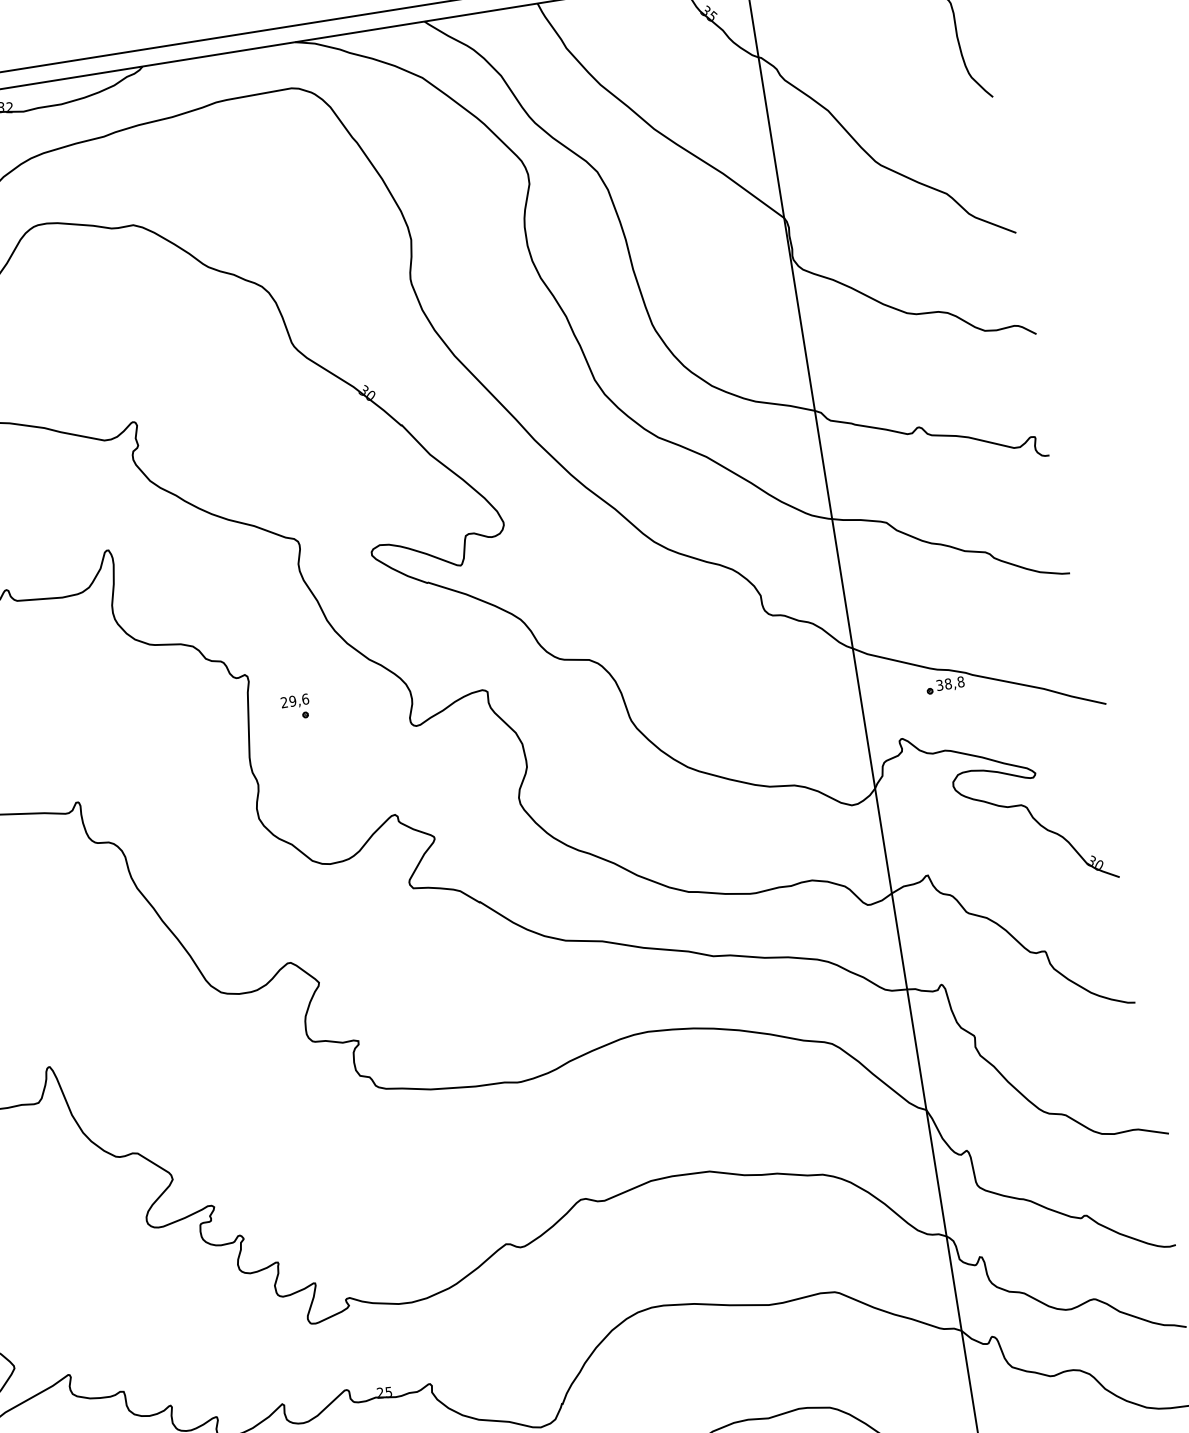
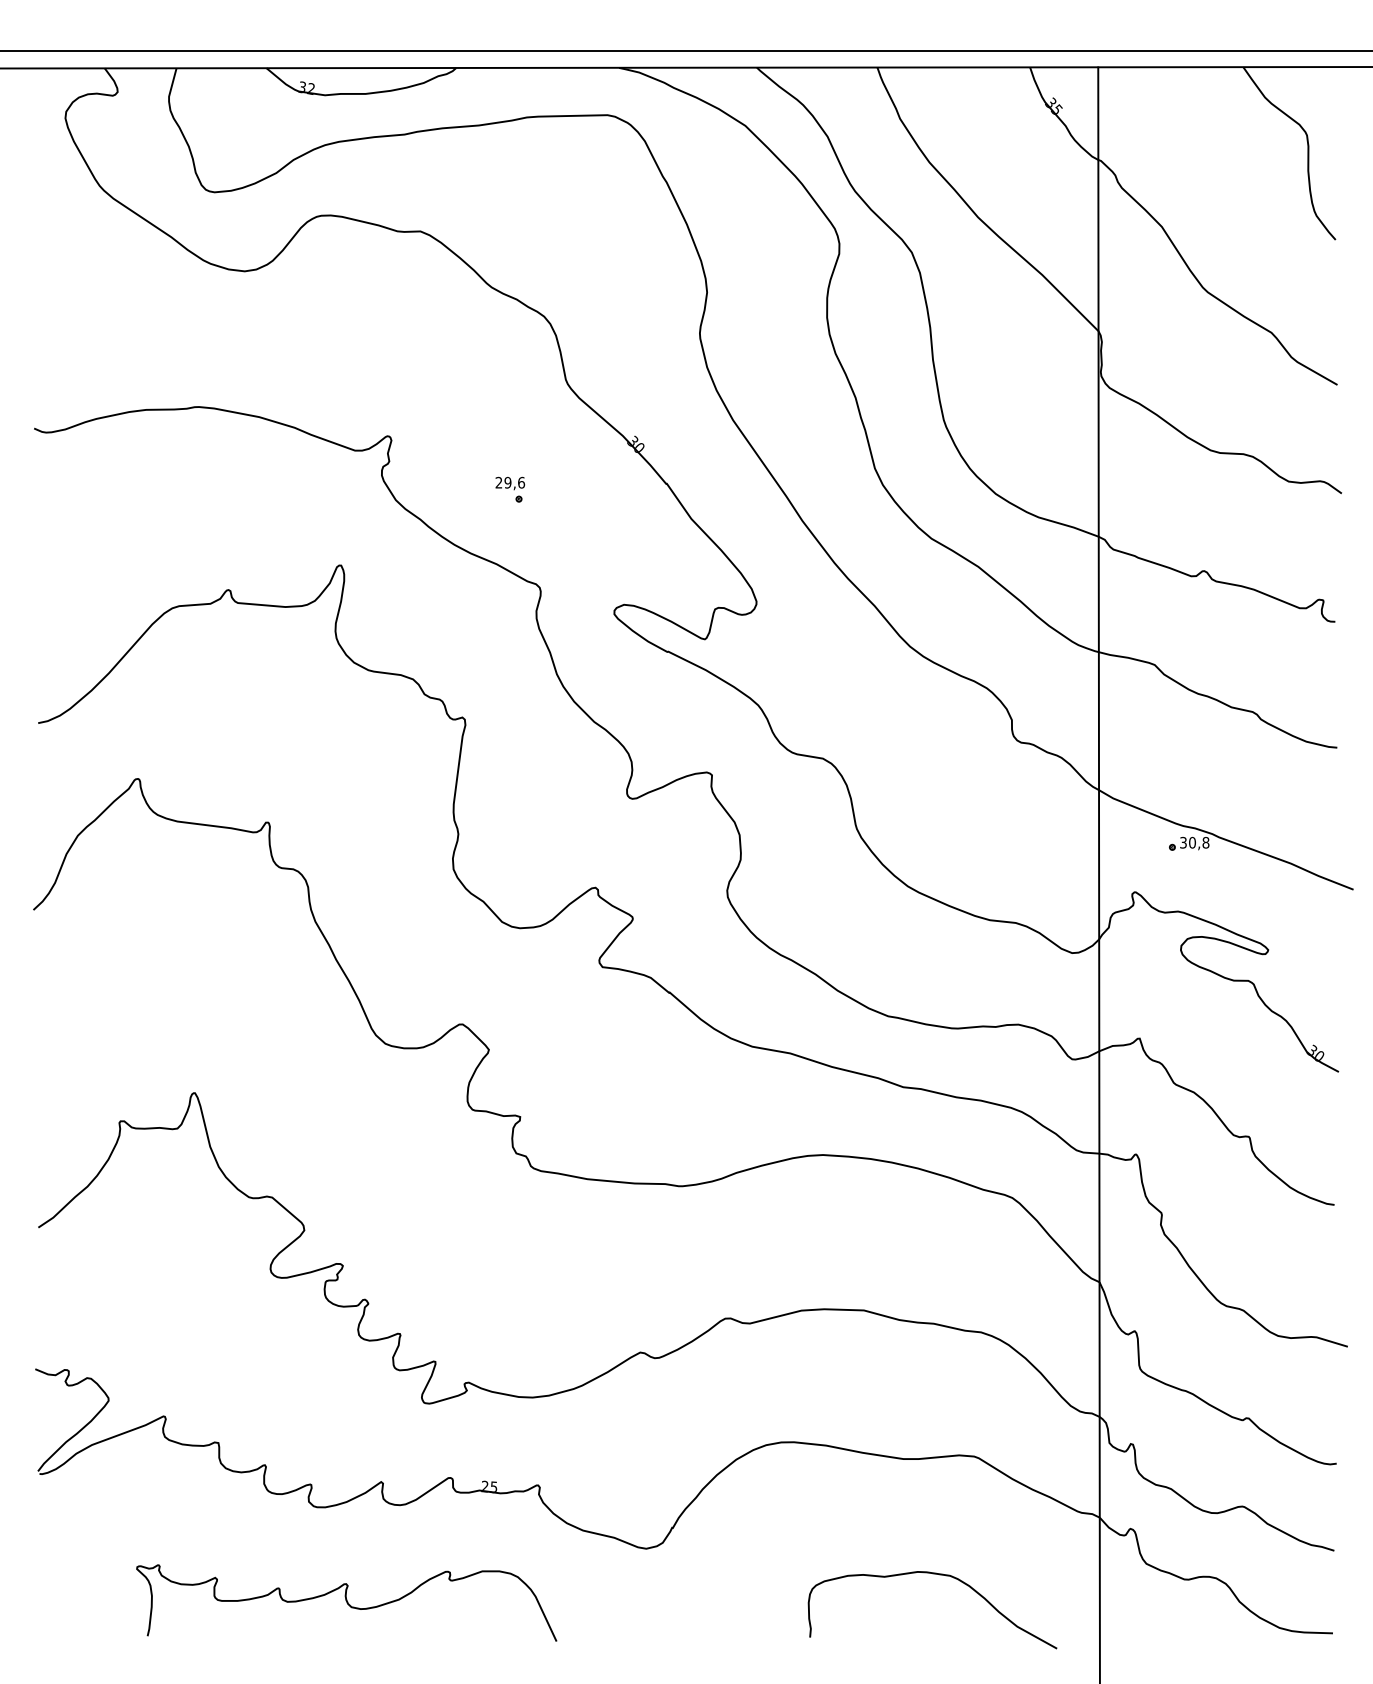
text: (948, 683) -> (1192, 842), 38,8 -> 30,8
part: (296, 707) -> (510, 489), moved

